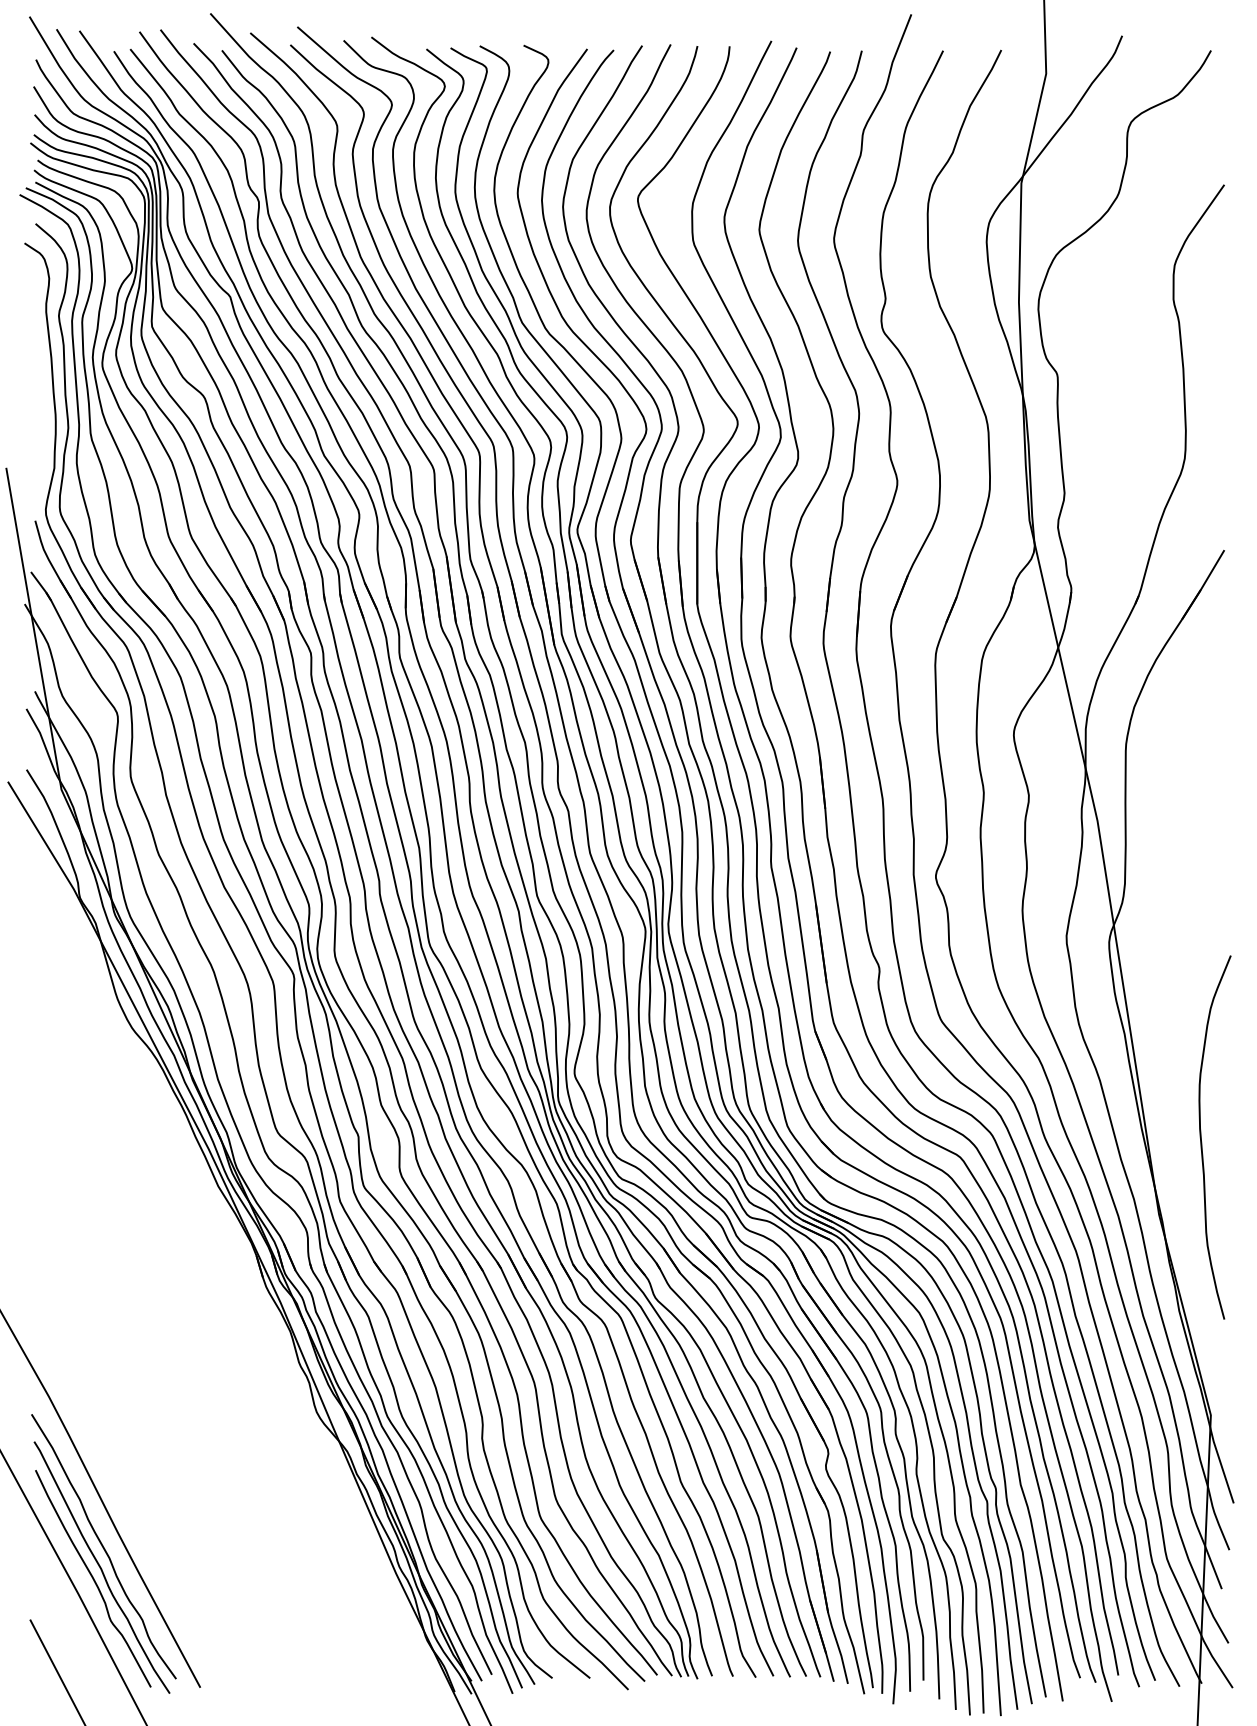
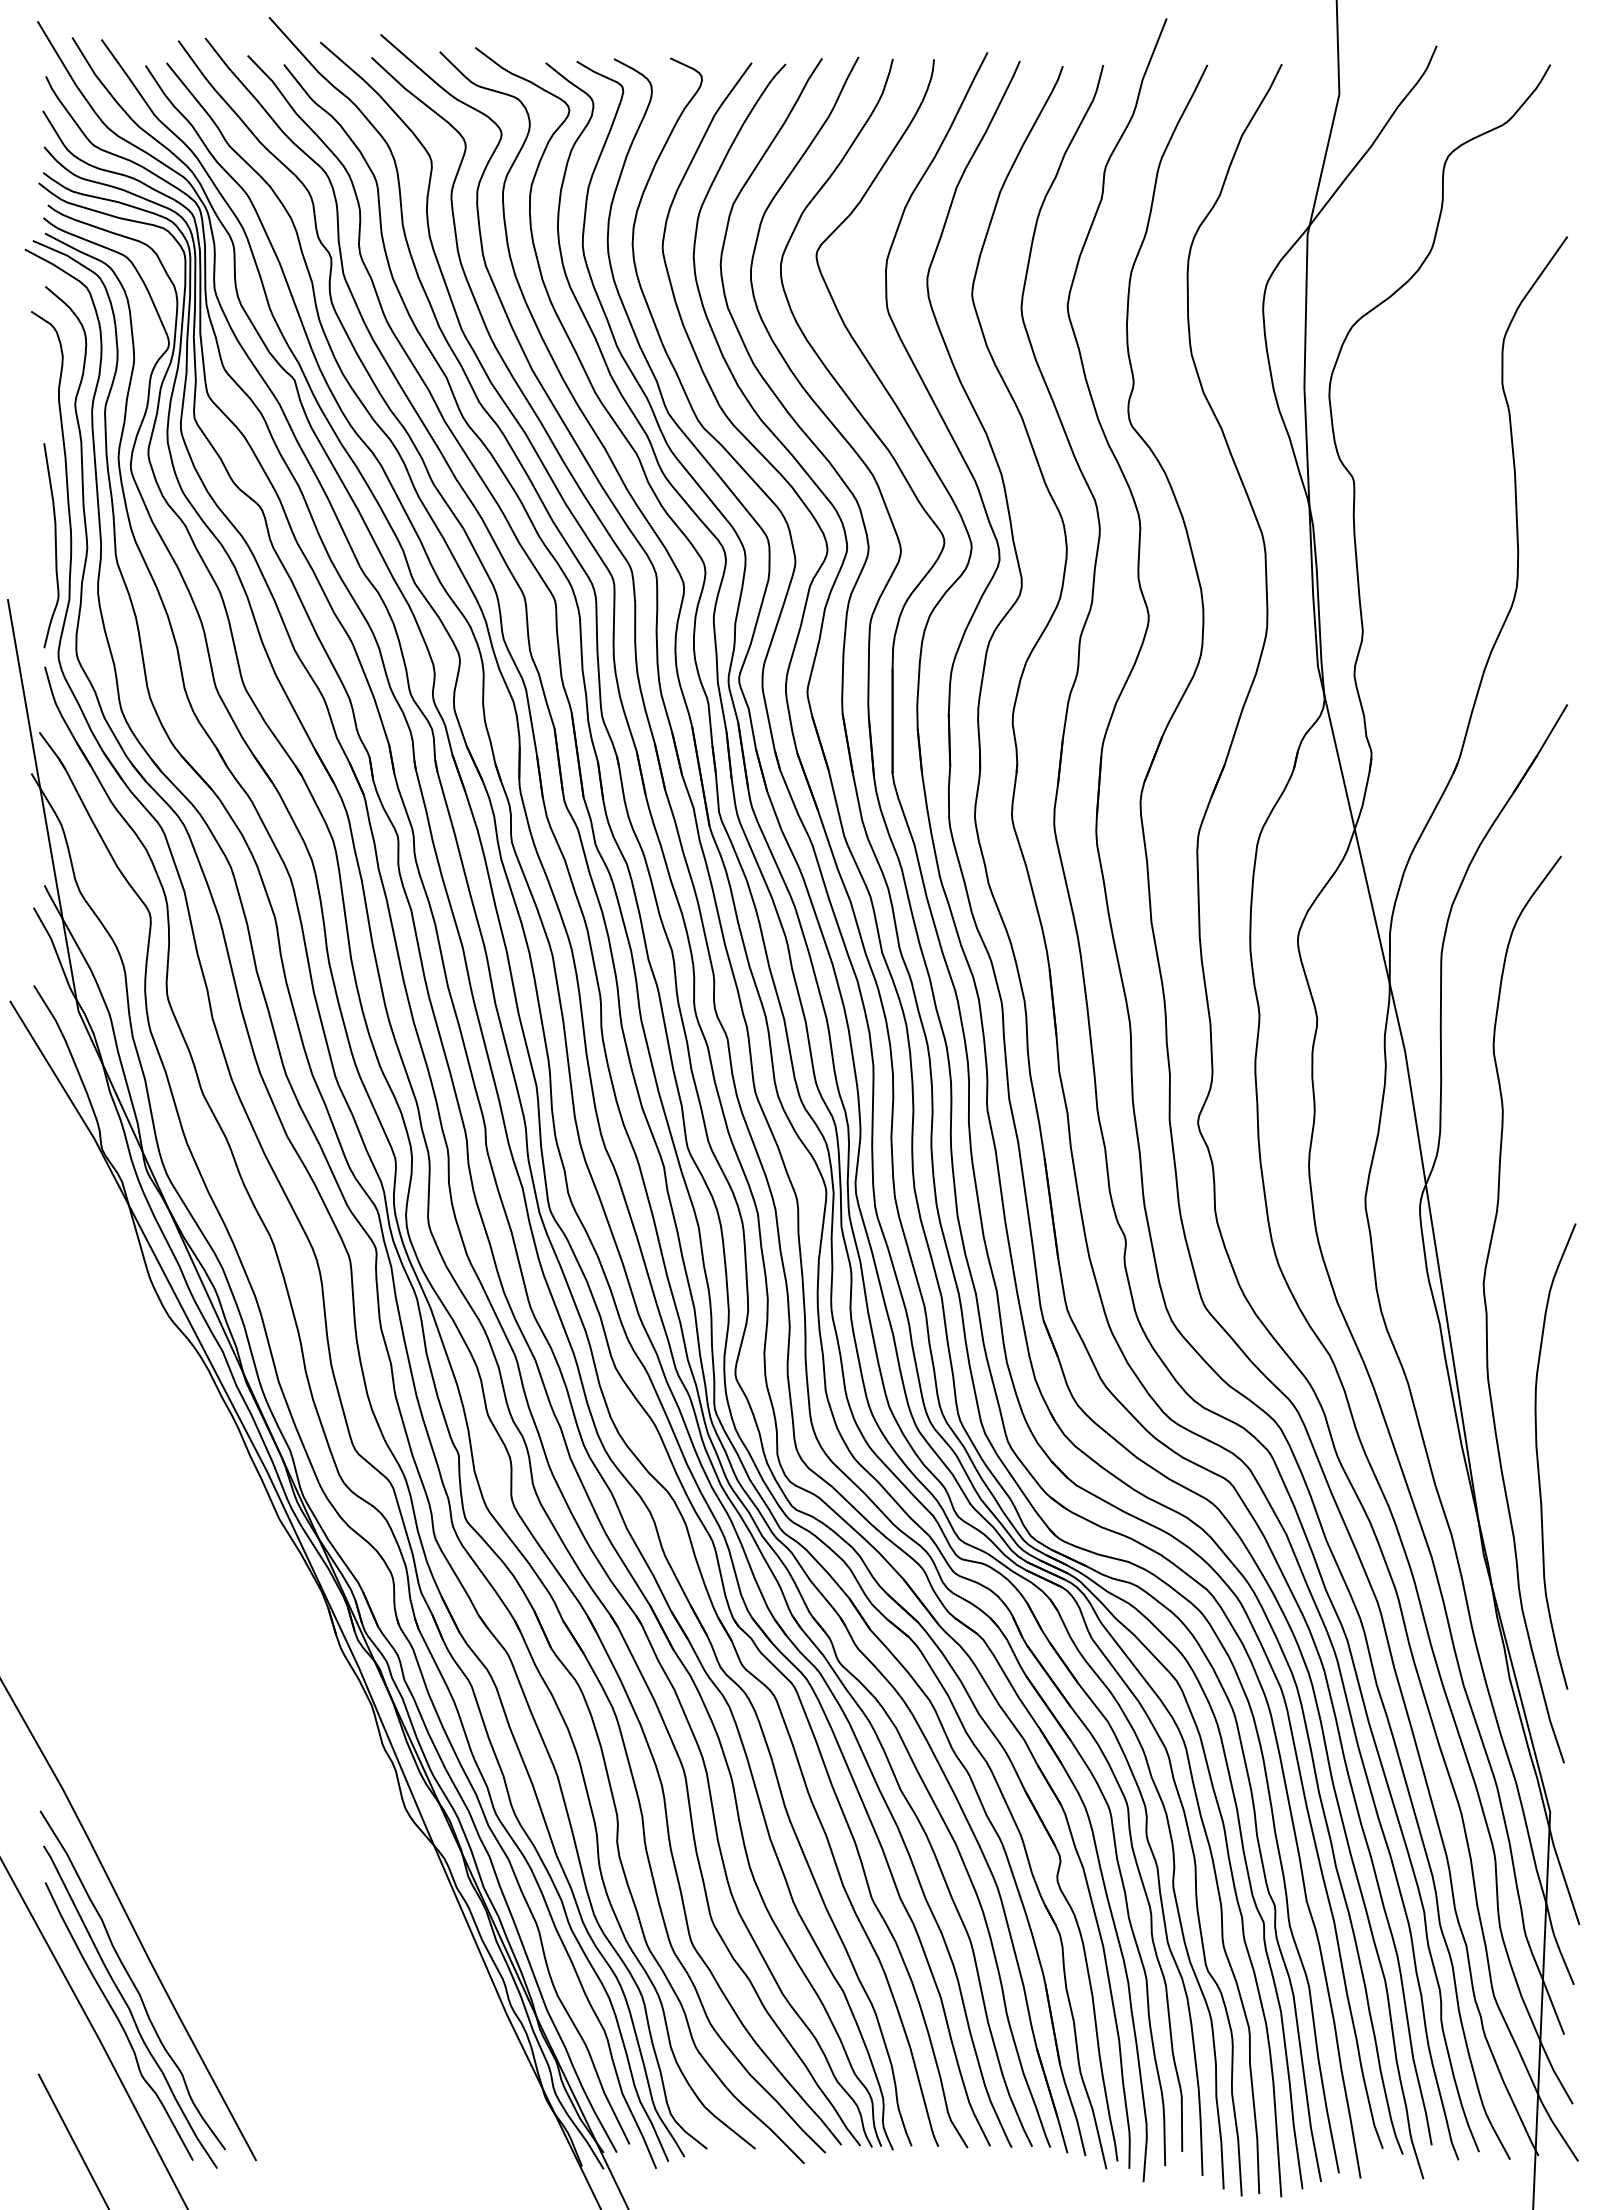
curve: (43, 426) -> (55, 545), added
curve: (1161, 1023) -> (1487, 1310), added

